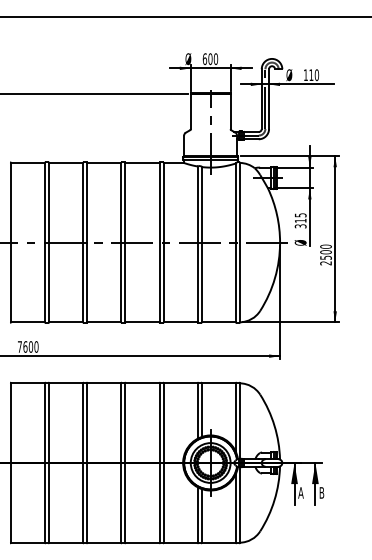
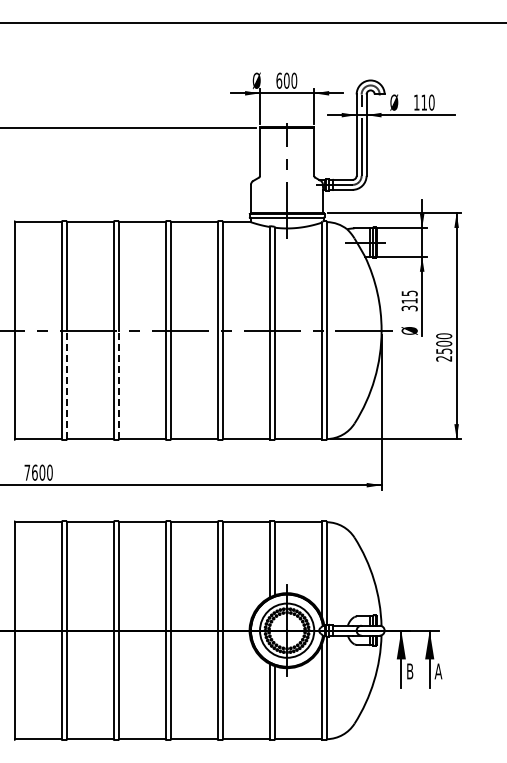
line: (49, 282) -> (67, 384), solid -> dashed
line: (87, 282) -> (119, 384), solid -> dashed
text: (300, 492) -> (409, 671), A -> B
text: (321, 492) -> (438, 671), B -> A

